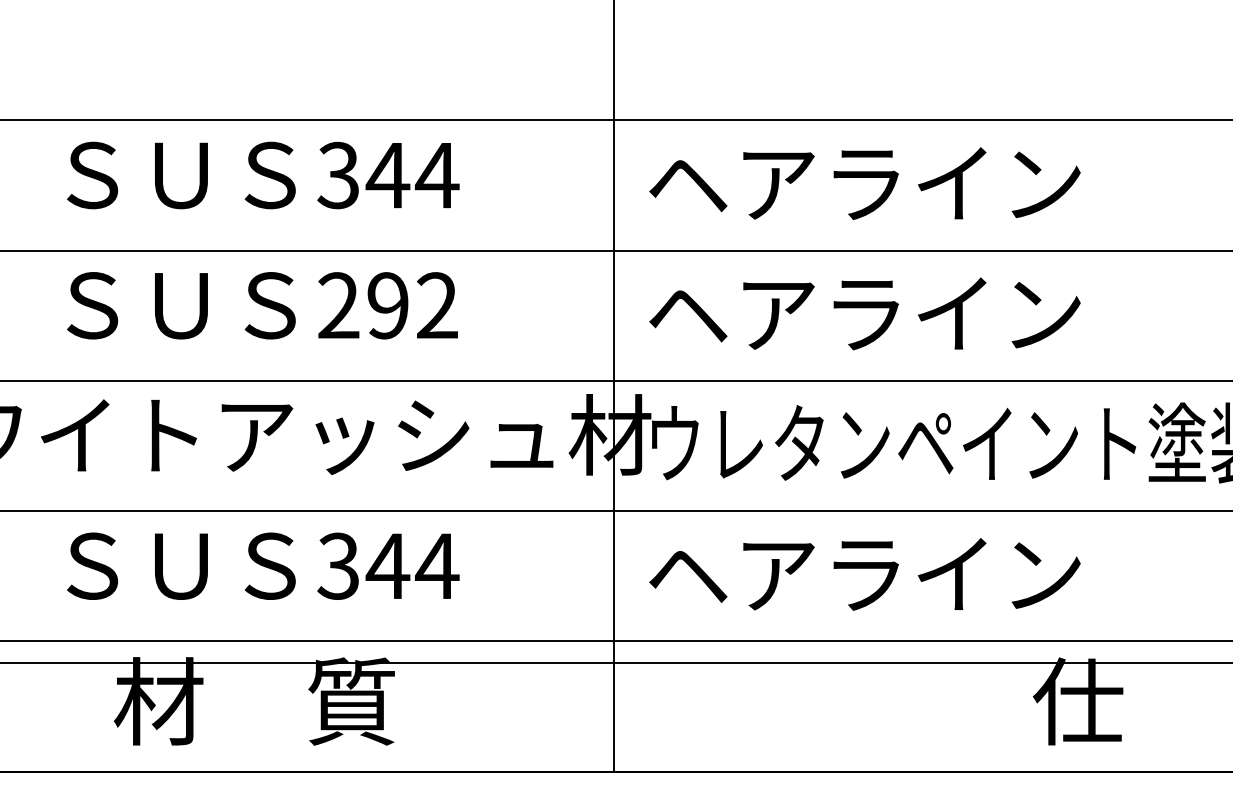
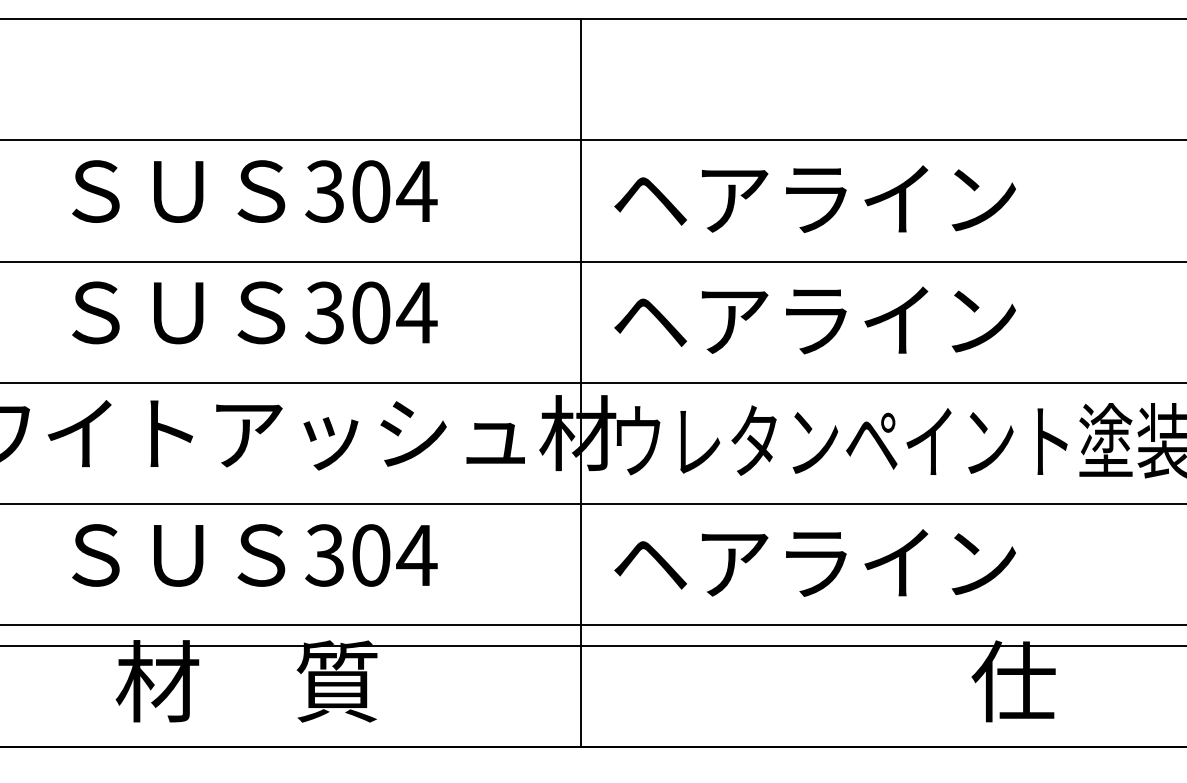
text: (387, 175) -> (370, 191), 344 -> 304
text: (388, 305) -> (371, 312), 292 -> 304
text: (387, 566) -> (370, 555), 344 -> 304

